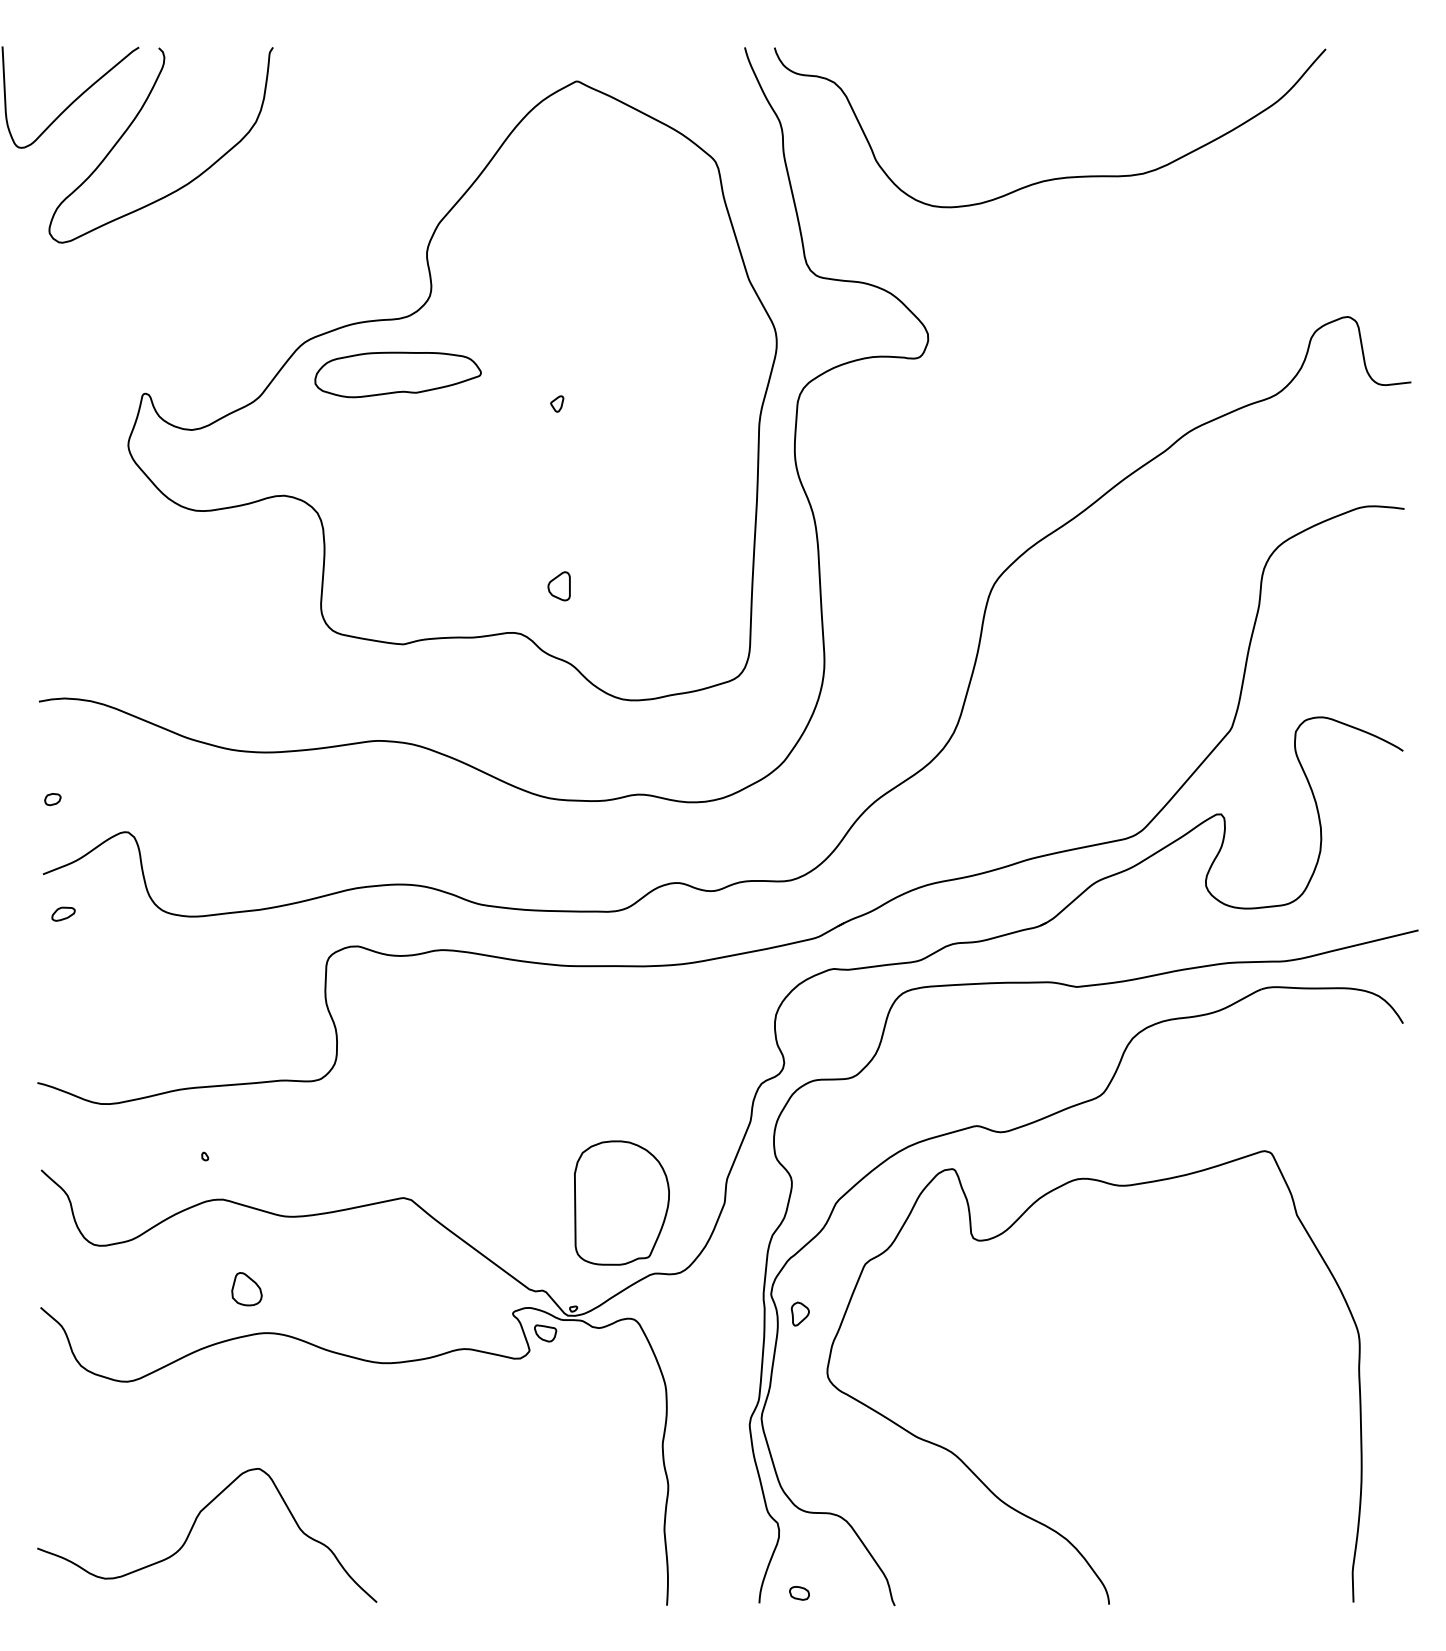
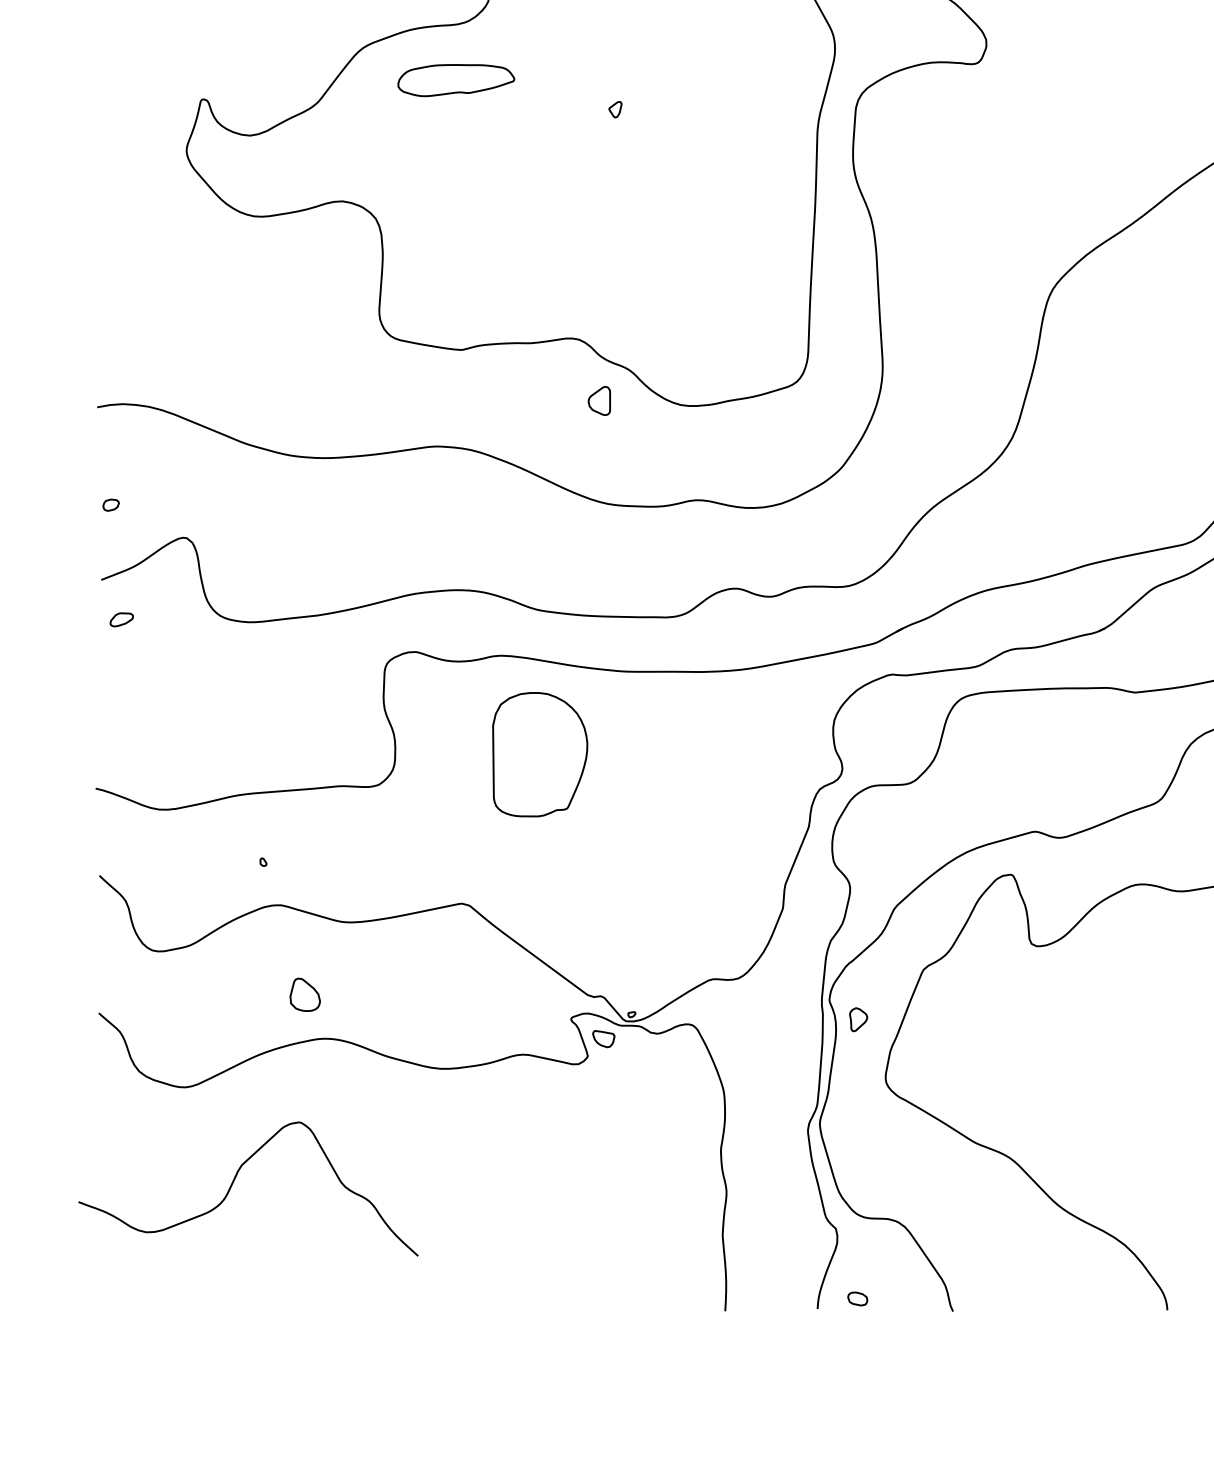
part: (397, 374) -> (455, 80), size x0.7
part: (558, 586) -> (598, 401), moved
part: (621, 1202) -> (539, 754), moved
curve: (193, 1527) -> (234, 1181), moved

